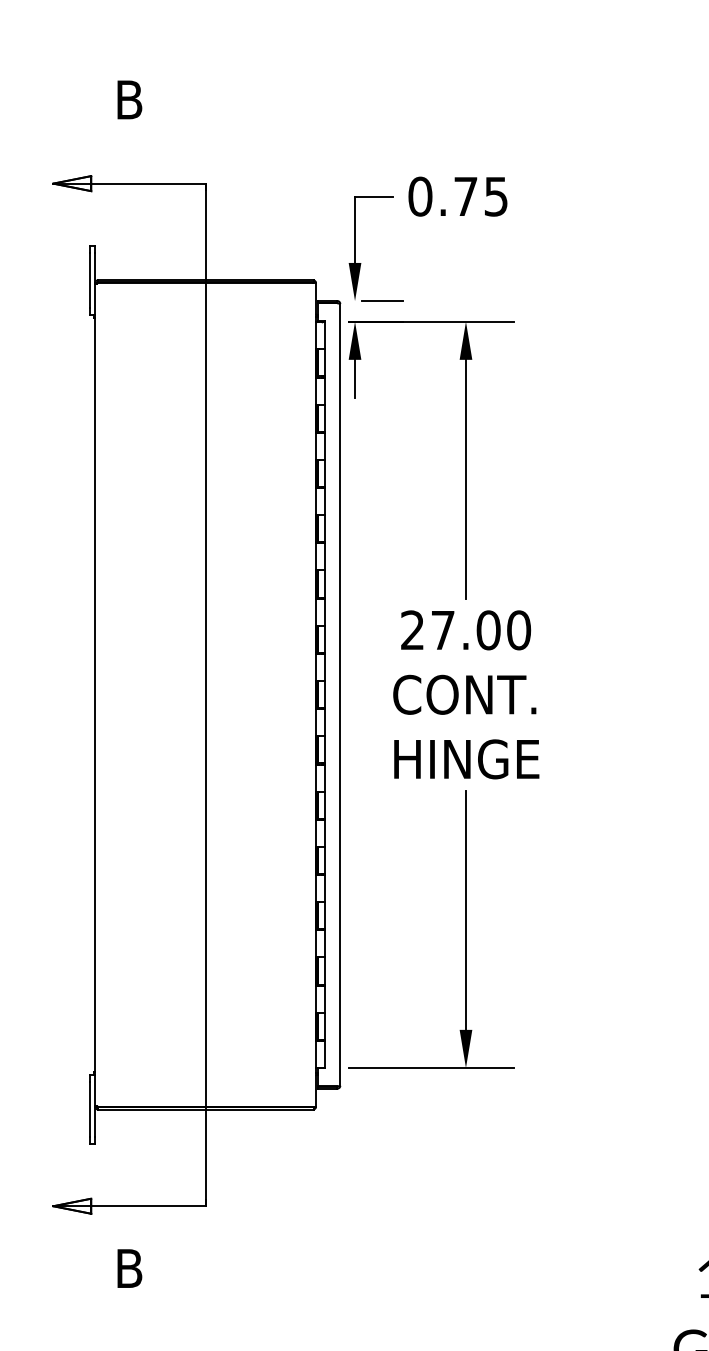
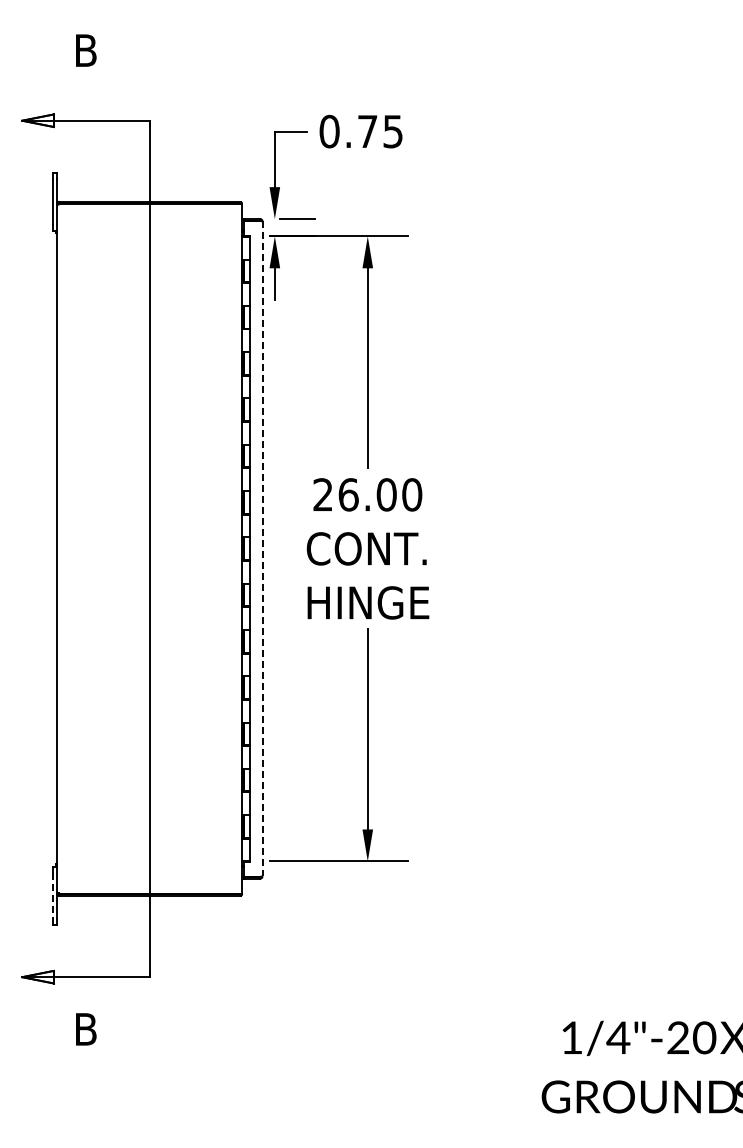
text: (442, 629) -> (348, 494), 27.00 -> 26.00
line: (340, 695) -> (262, 549), solid -> dashed
line: (89, 1109) -> (52, 896), solid -> dashed

